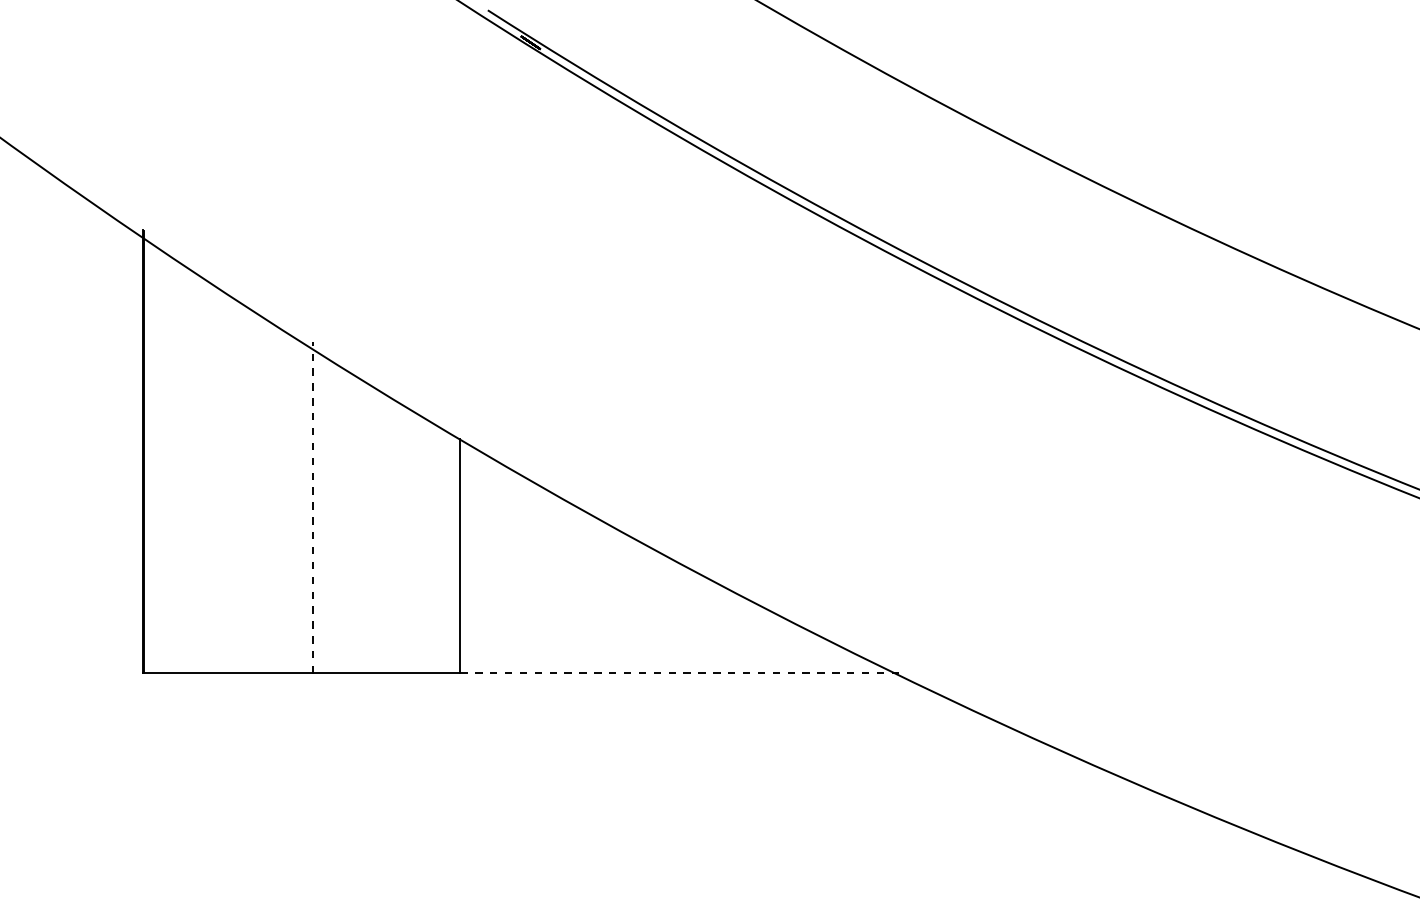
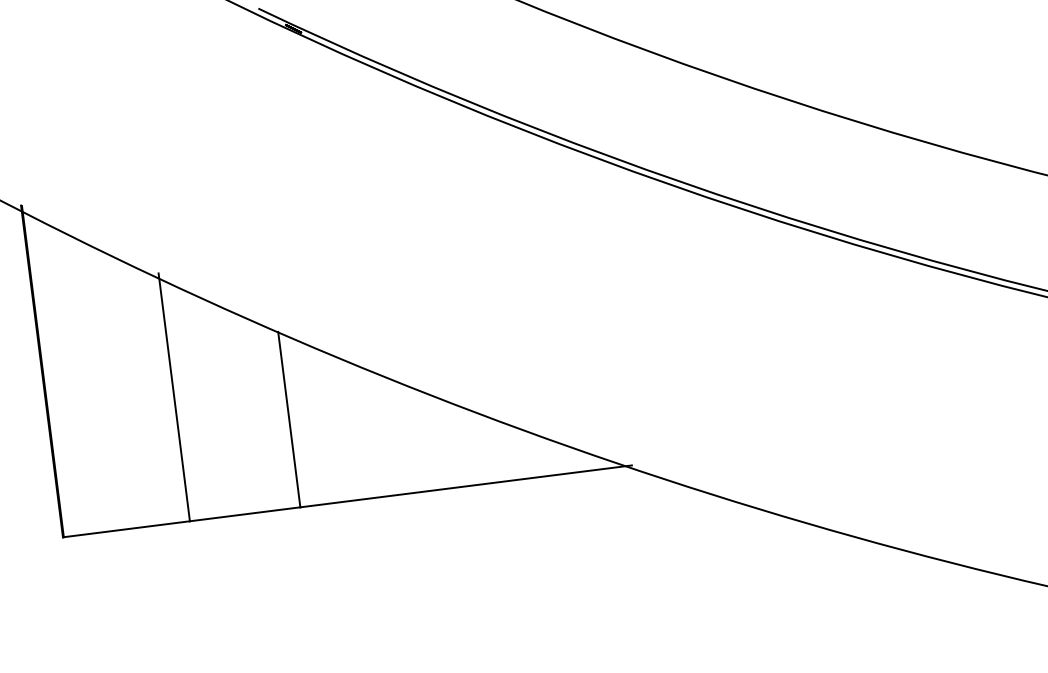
line: (312, 507) -> (174, 397), dashed -> solid
line: (681, 673) -> (465, 486), dashed -> solid

